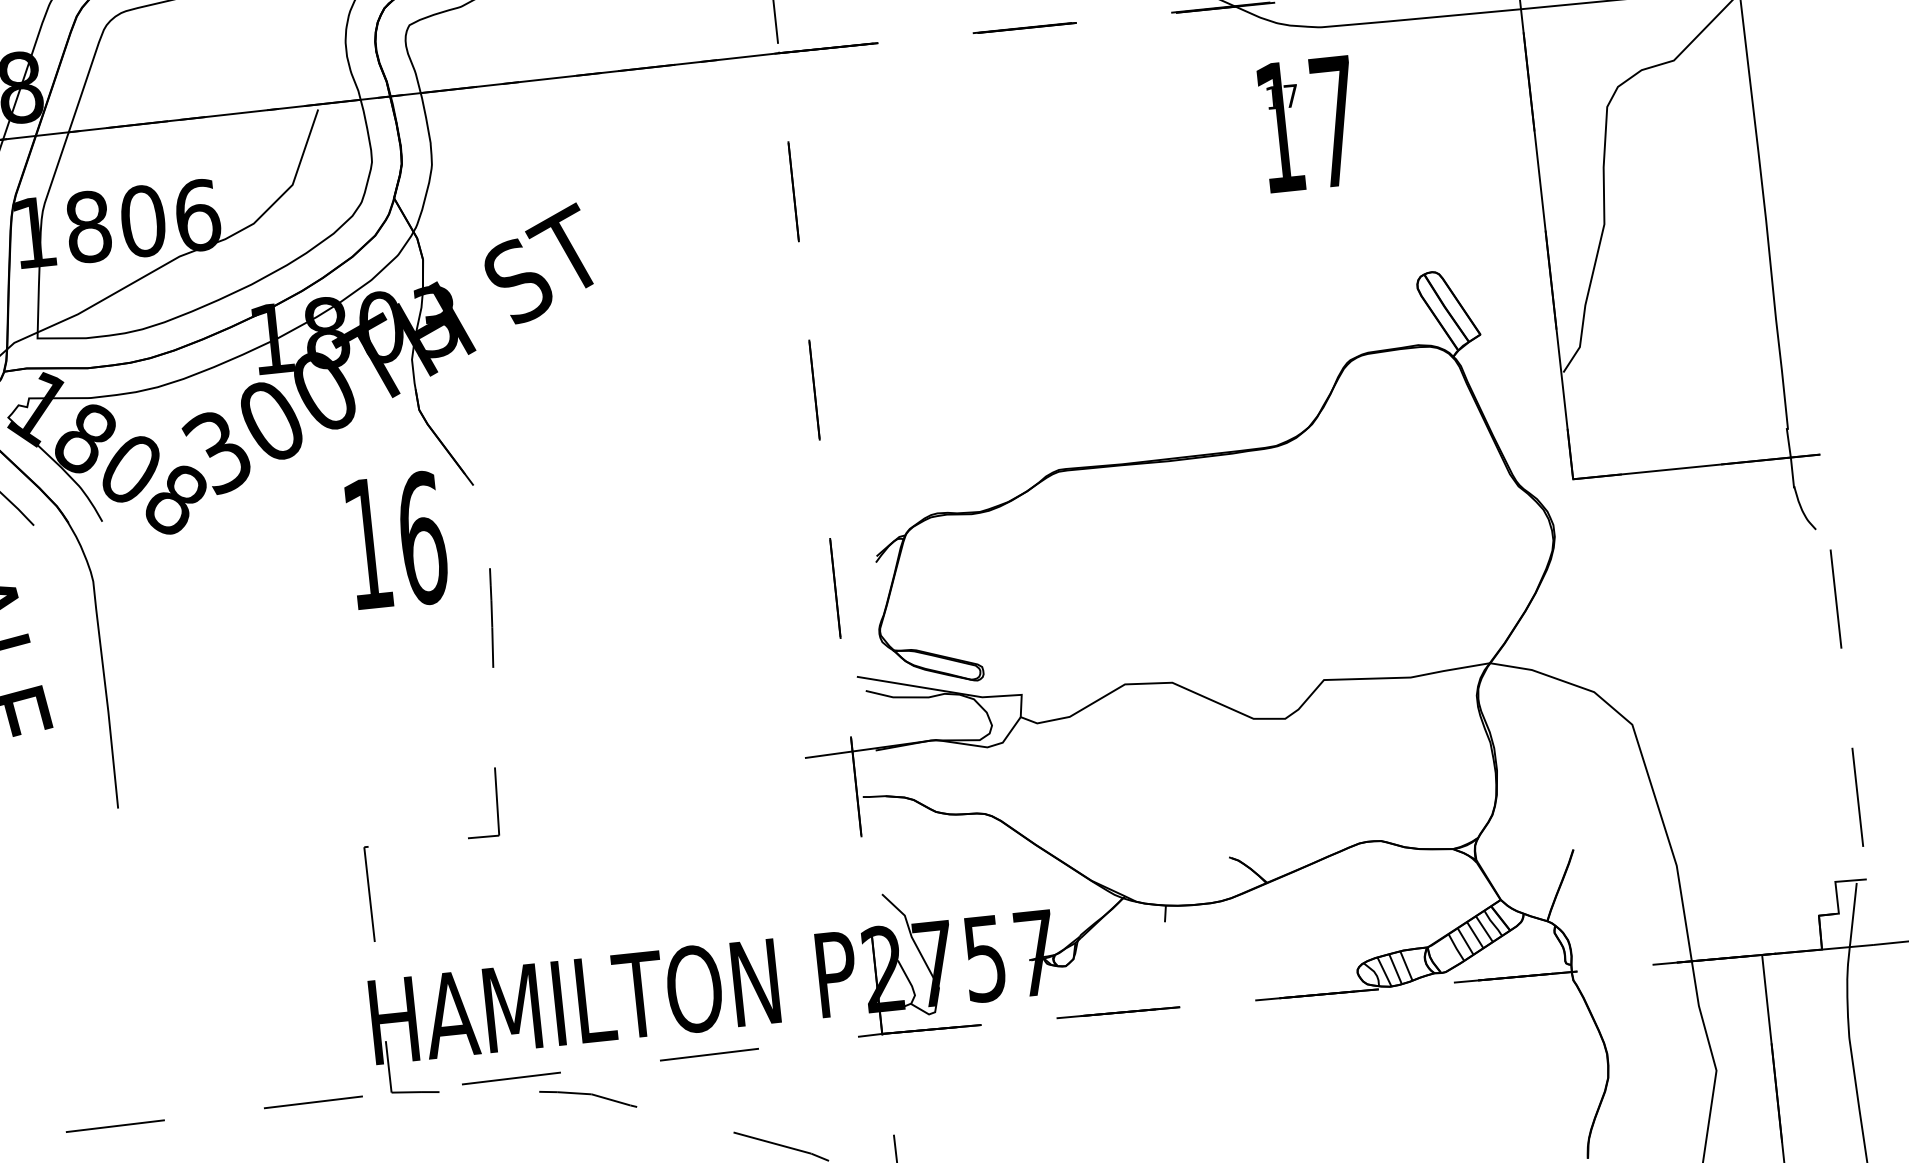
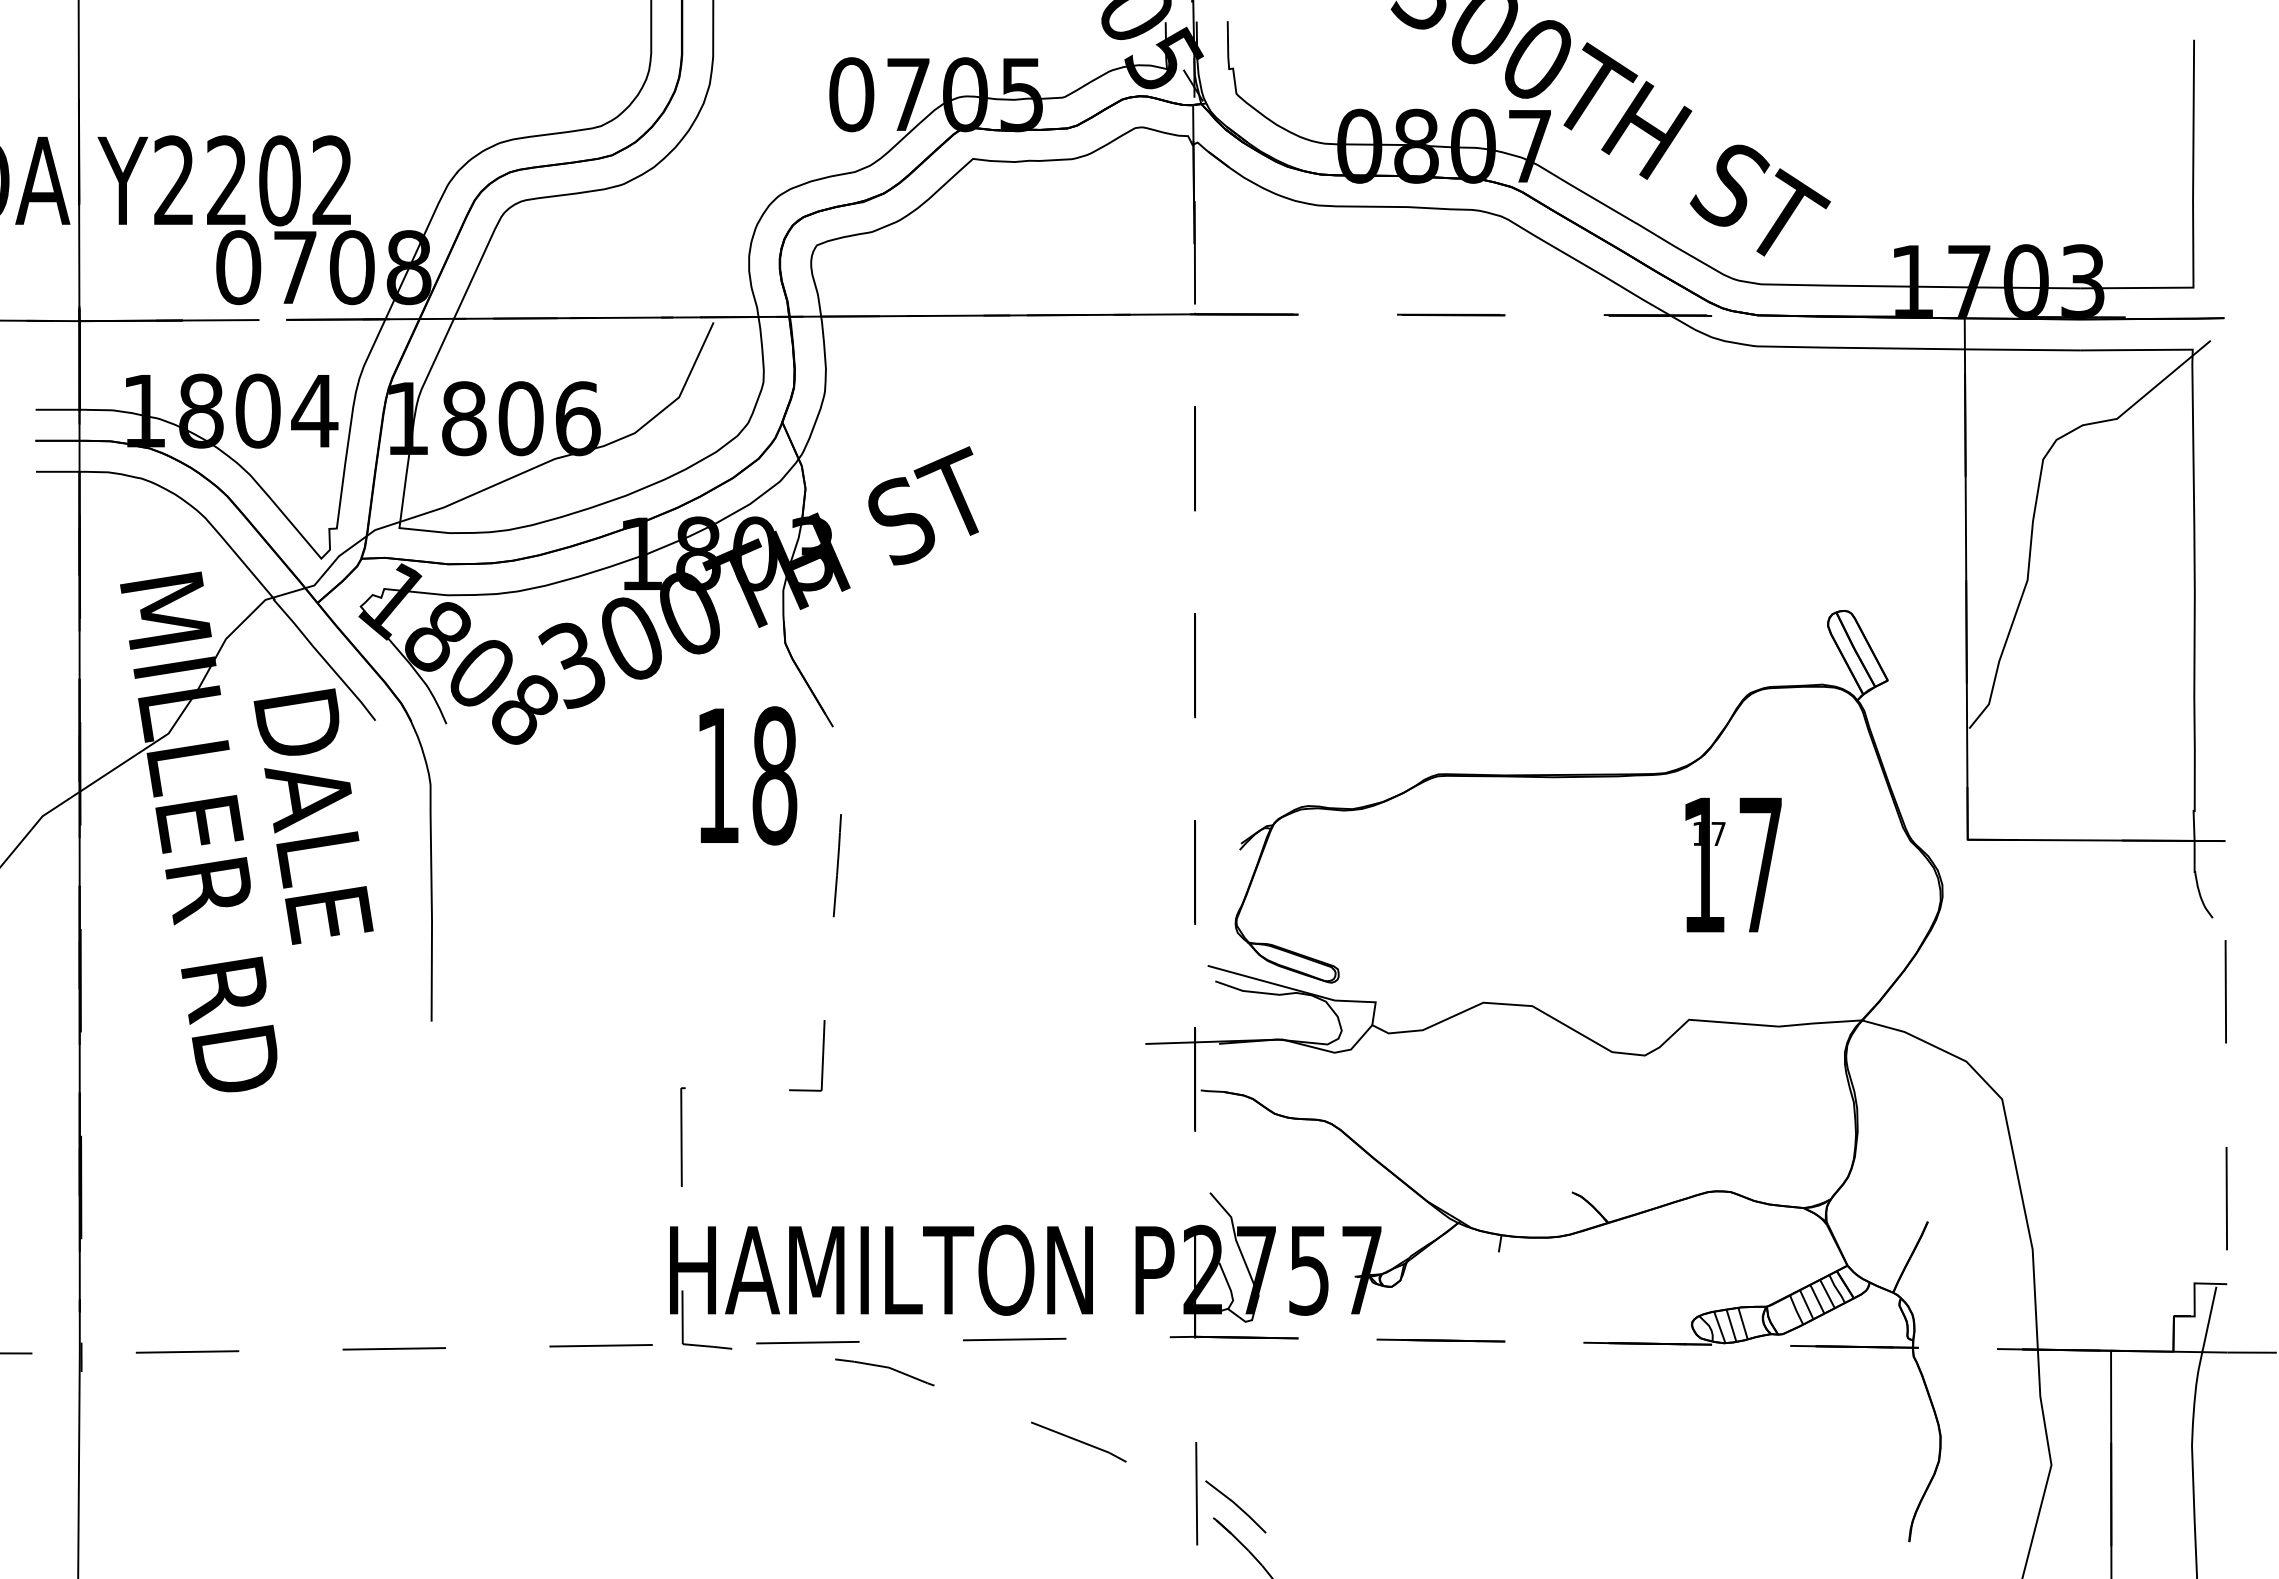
text: (1308, 123) -> (1733, 864), moved
text: (422, 537) -> (774, 775), 16 -> 18

